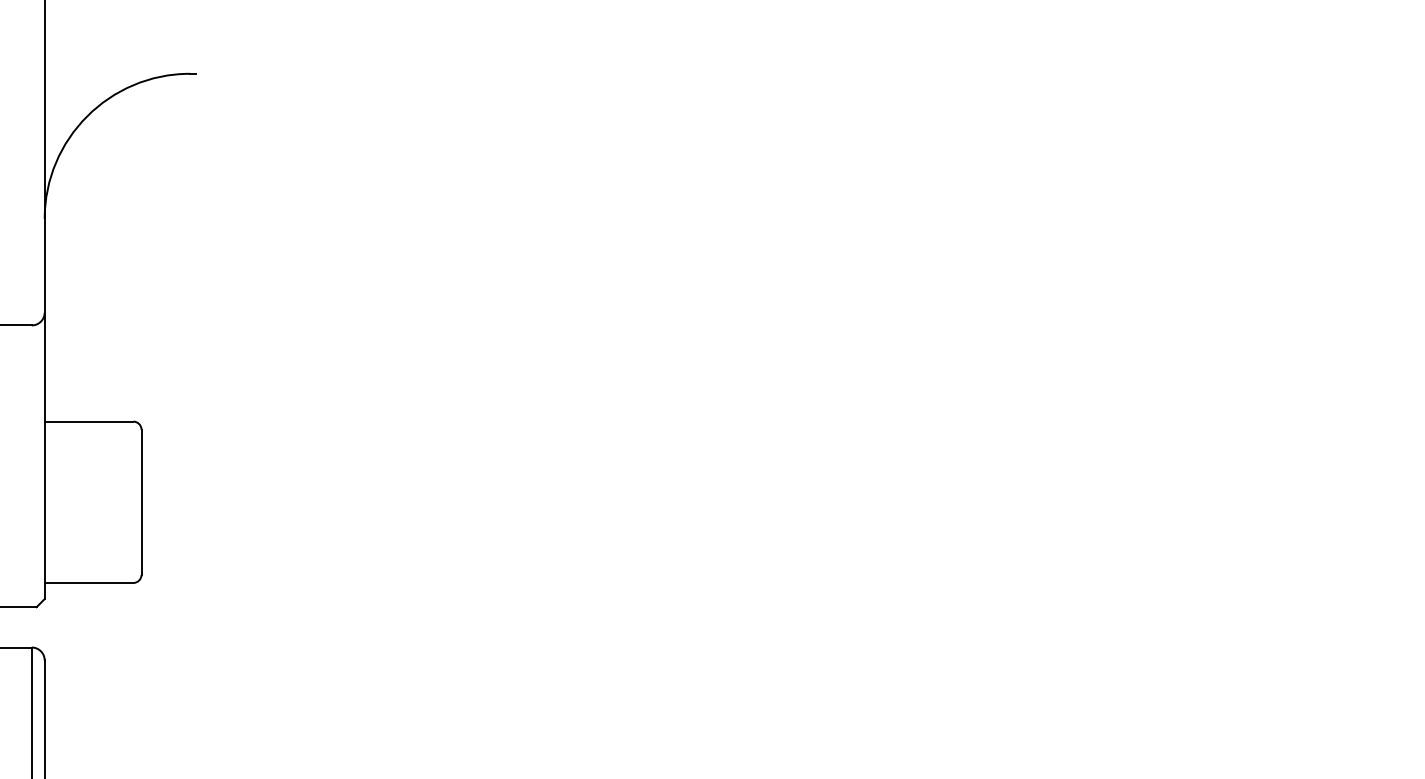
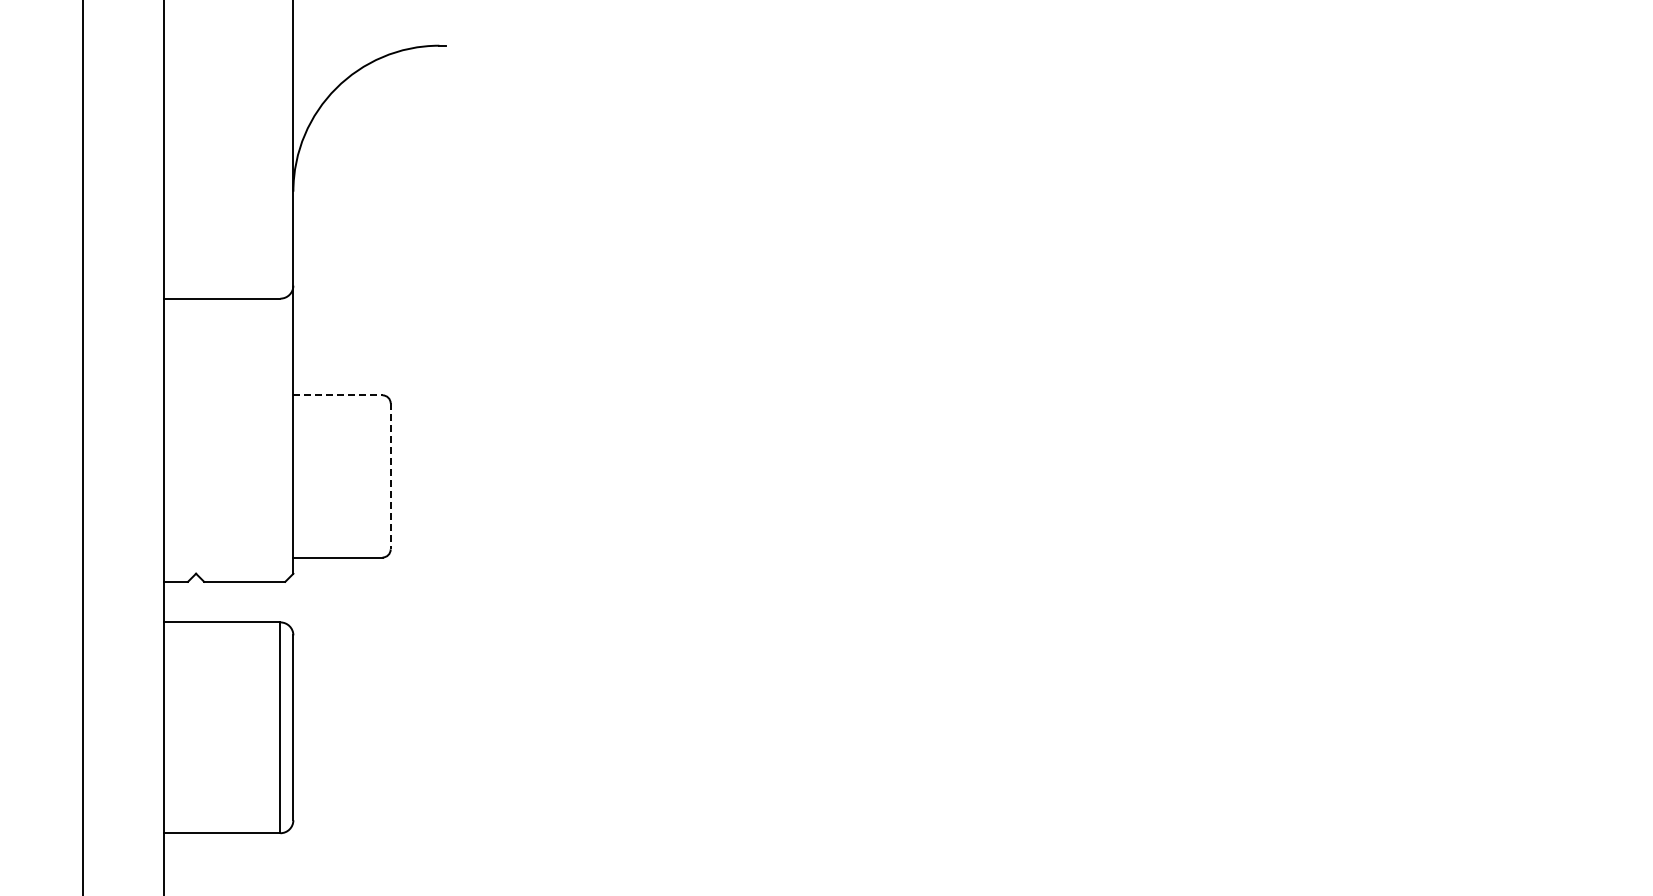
line: (89, 421) -> (338, 395), solid -> dashed
line: (141, 502) -> (390, 476), solid -> dashed

